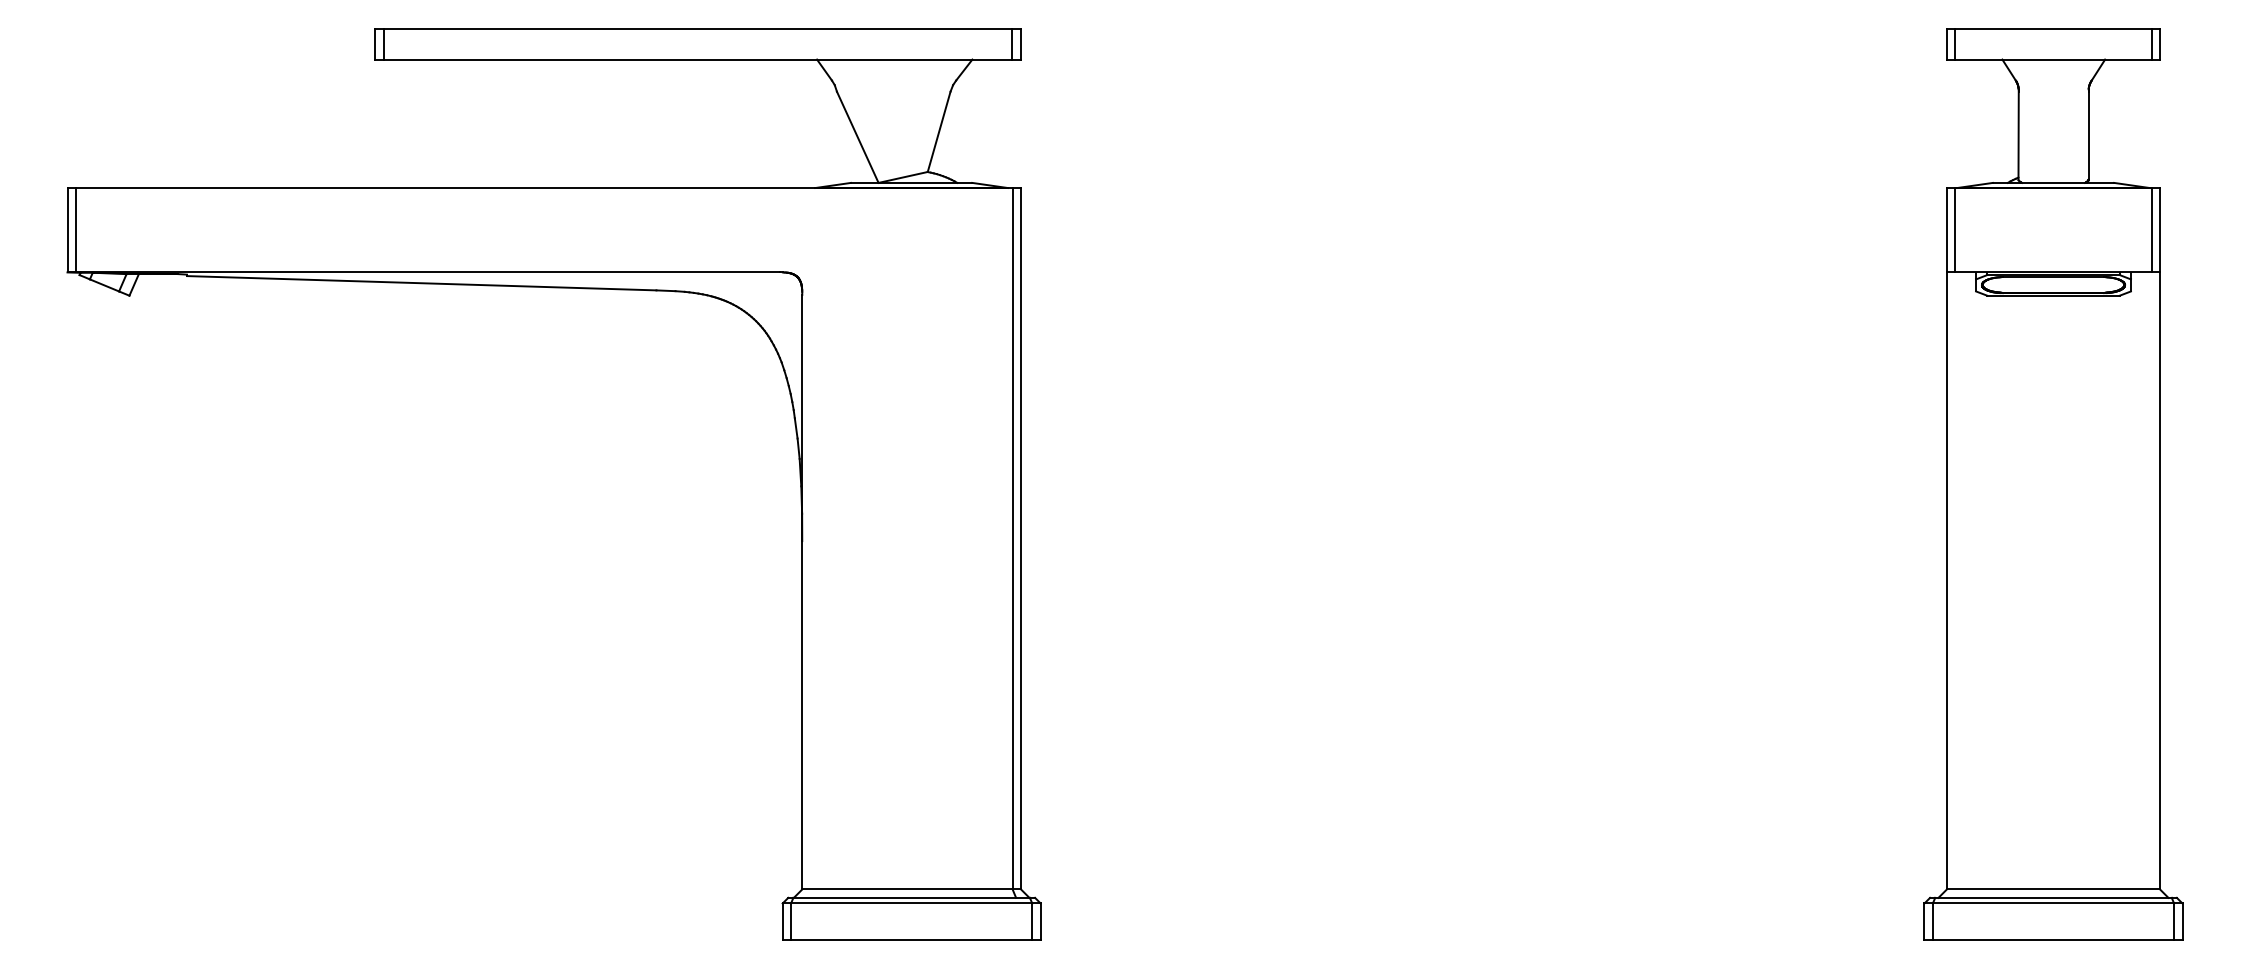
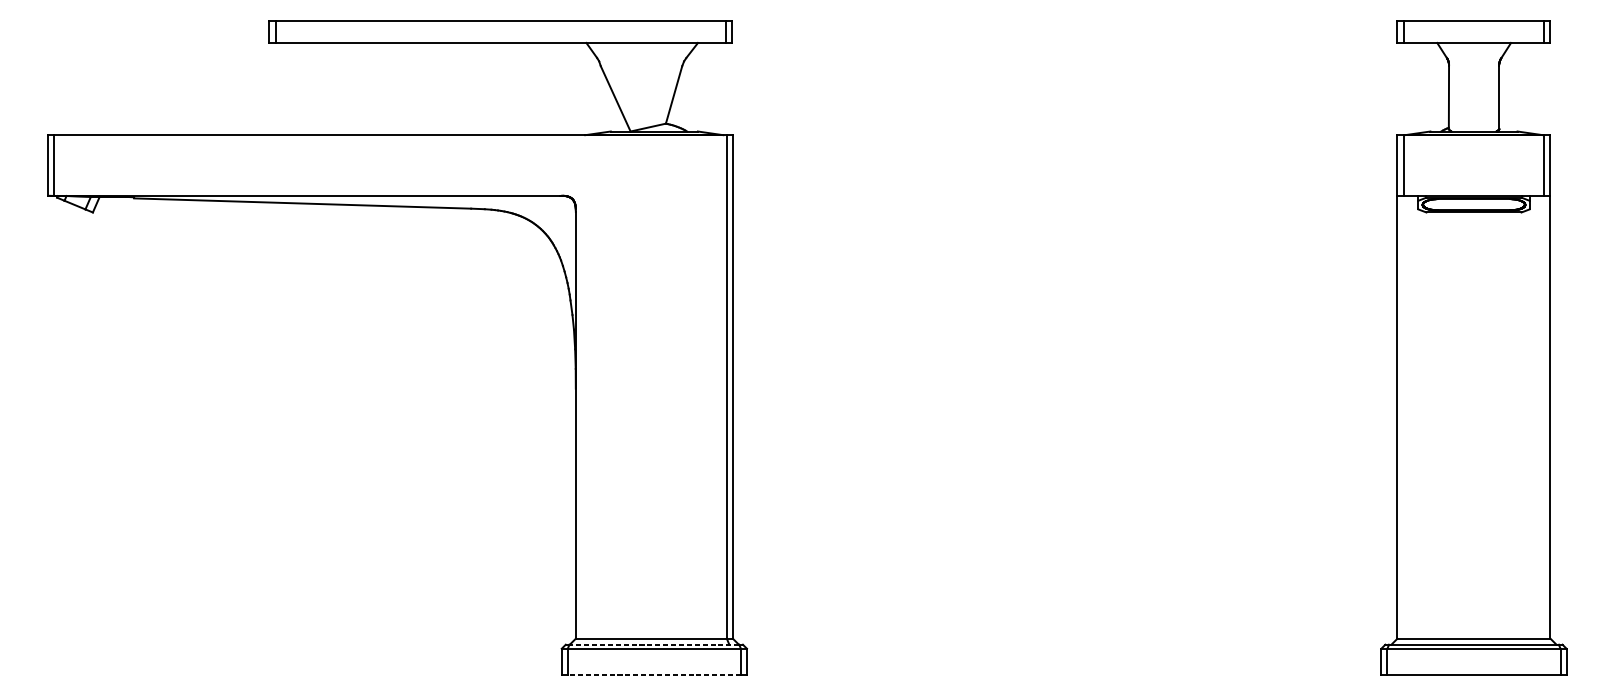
line: (911, 897) -> (654, 644), solid -> dashed
line: (911, 939) -> (654, 674), solid -> dashed

